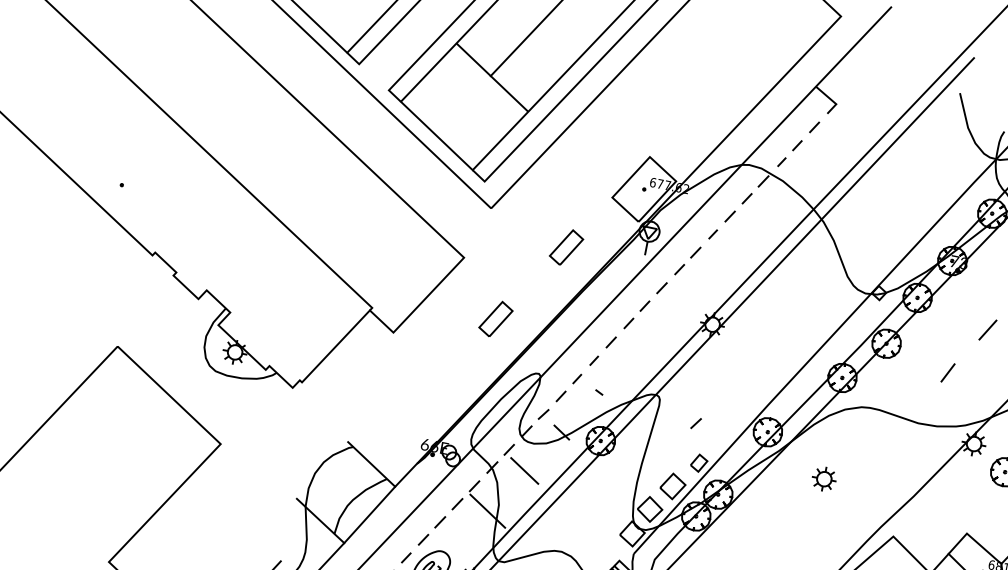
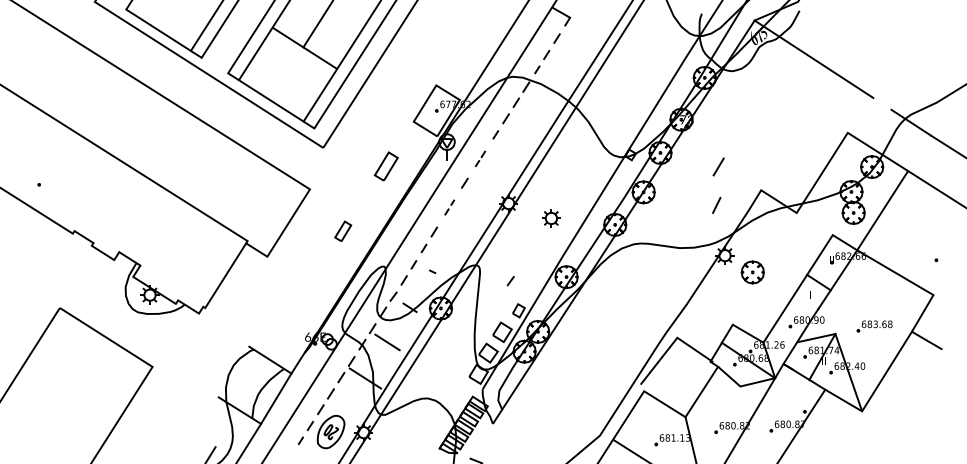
part: (687, 260) -> (480, 158), size x0.6
part: (636, 315) -> (449, 207), size x0.6
part: (494, 319) -> (342, 231), size x0.7
line: (947, 372) -> (716, 205), moved
part: (824, 479) -> (551, 218), moved

